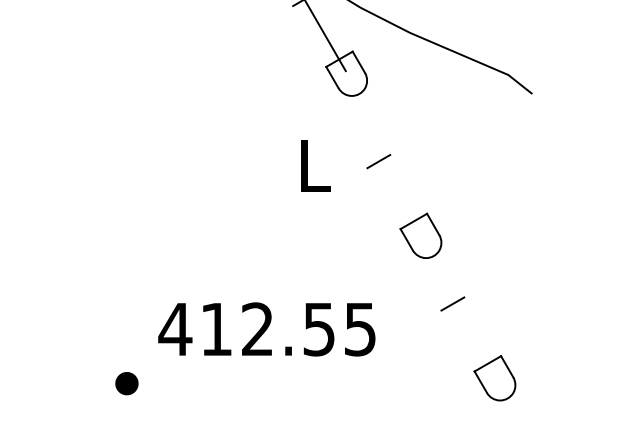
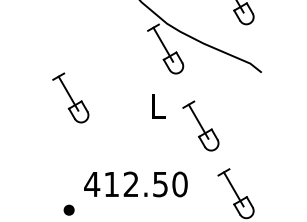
part: (129, 146) -> (70, 97), added
line: (399, 196) -> (198, 121), added
text: (359, 329) -> (179, 184), 412.55 -> 412.50
line: (472, 340) -> (233, 189), added

